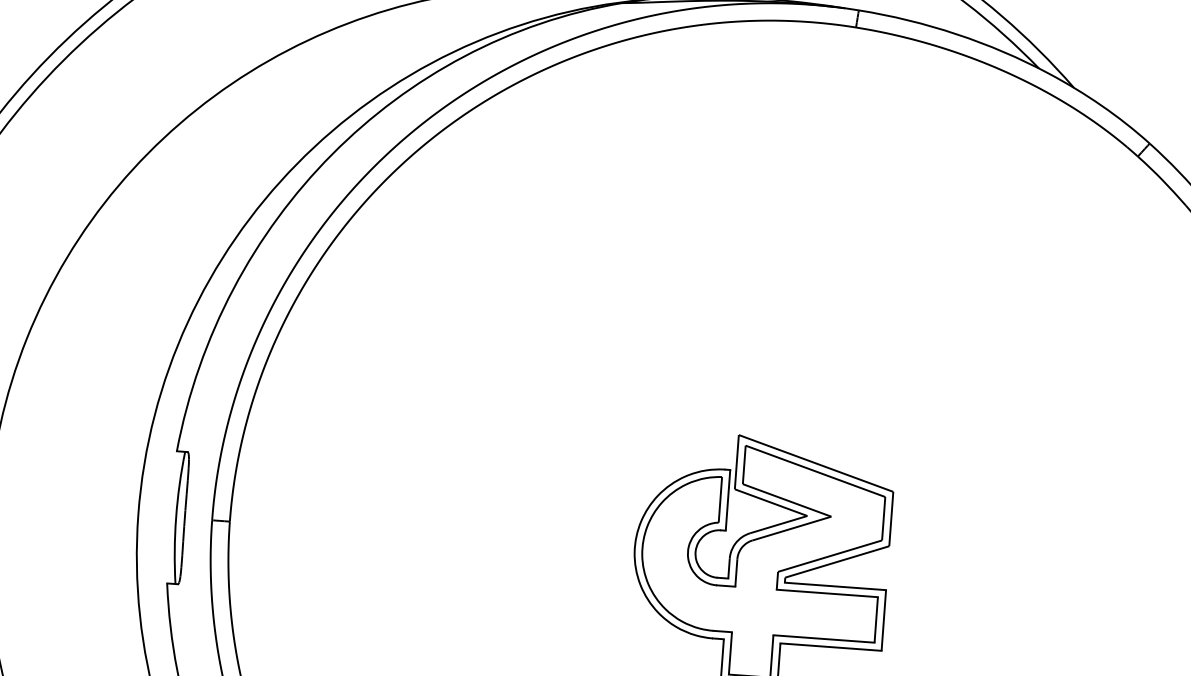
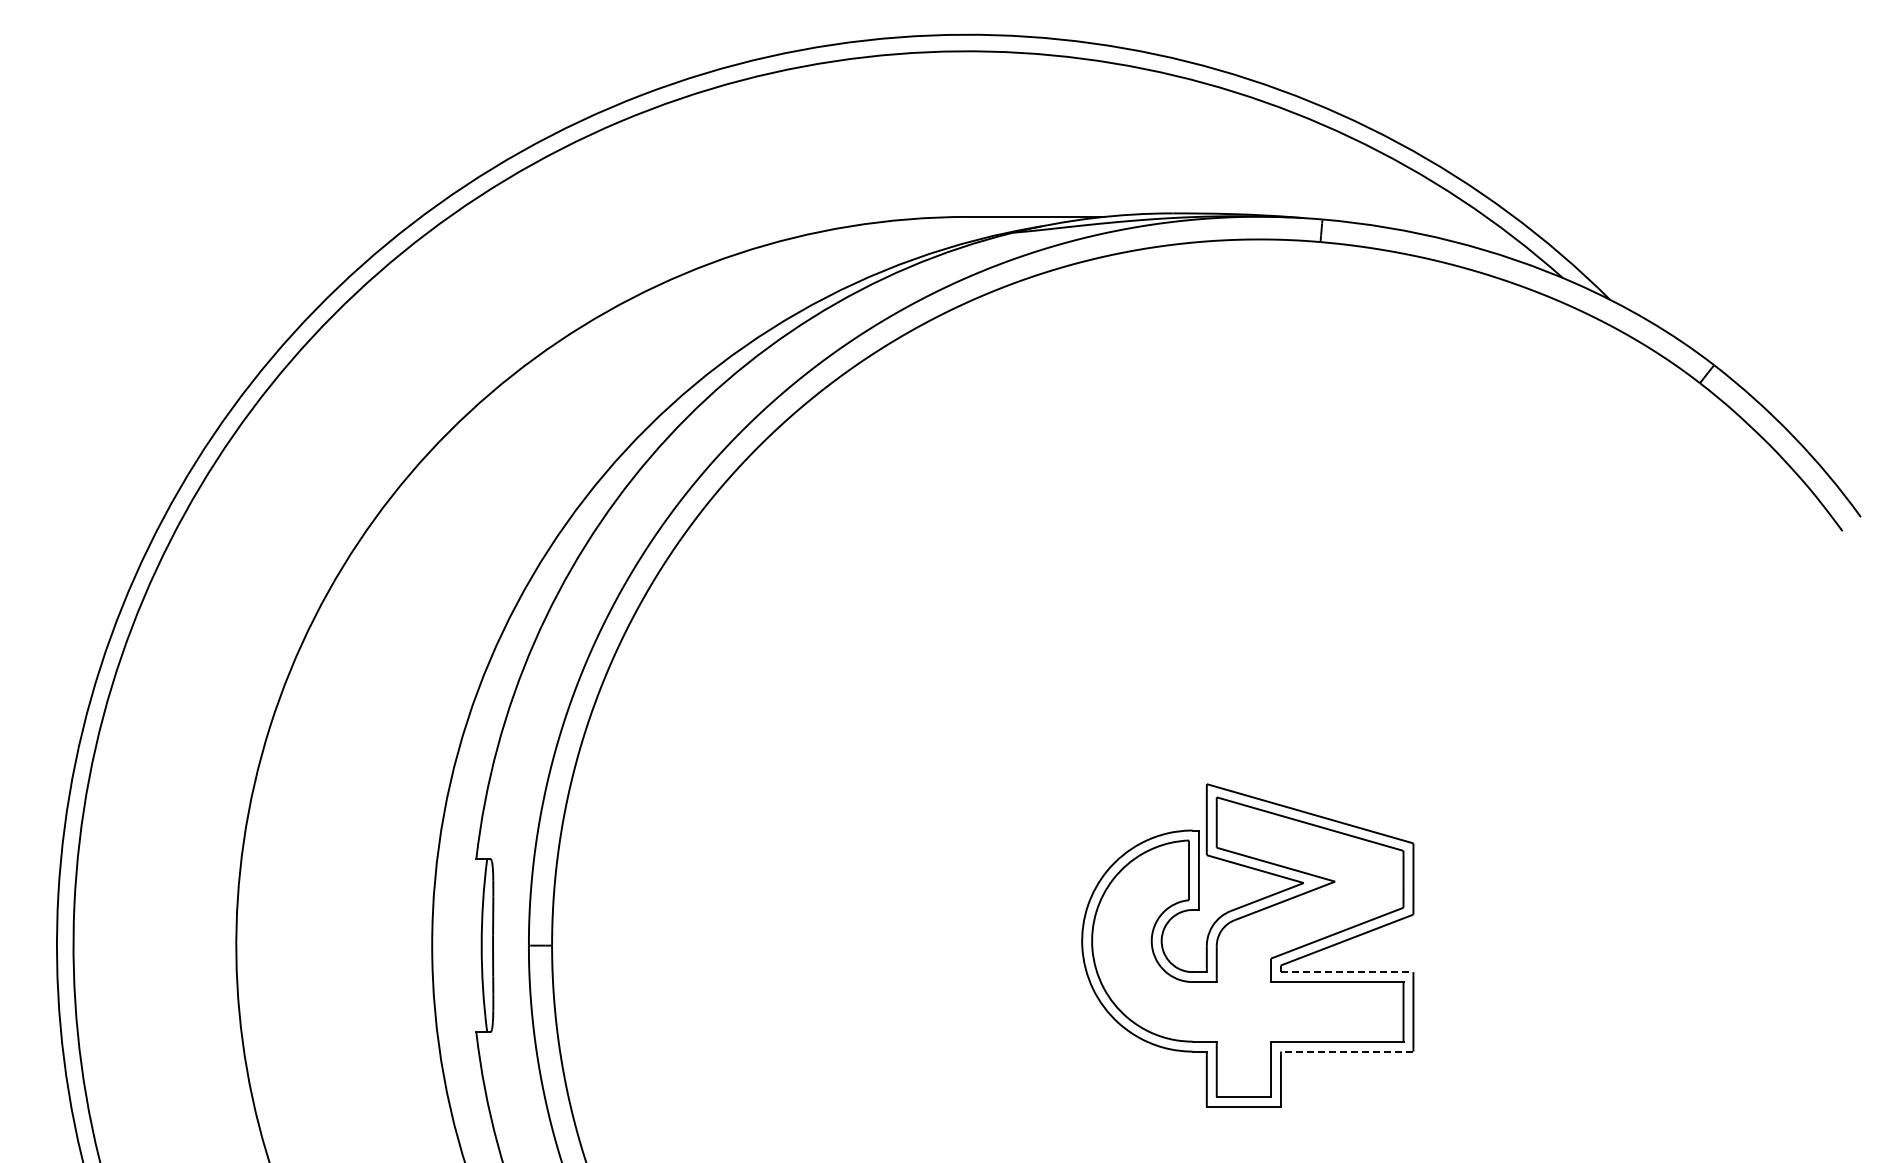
line: (835, 586) -> (1347, 972), solid -> dashed
line: (830, 647) -> (1346, 1051), solid -> dashed

